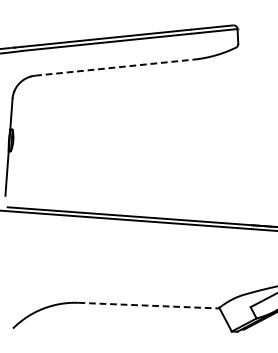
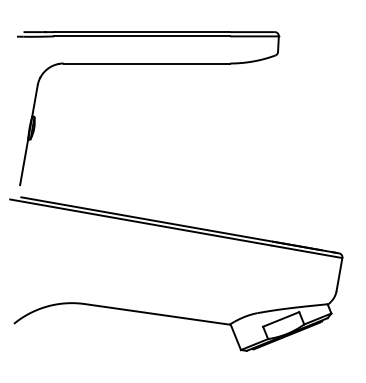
line: (115, 67) -> (147, 63), dashed -> solid
line: (148, 305) -> (157, 314), dashed -> solid

